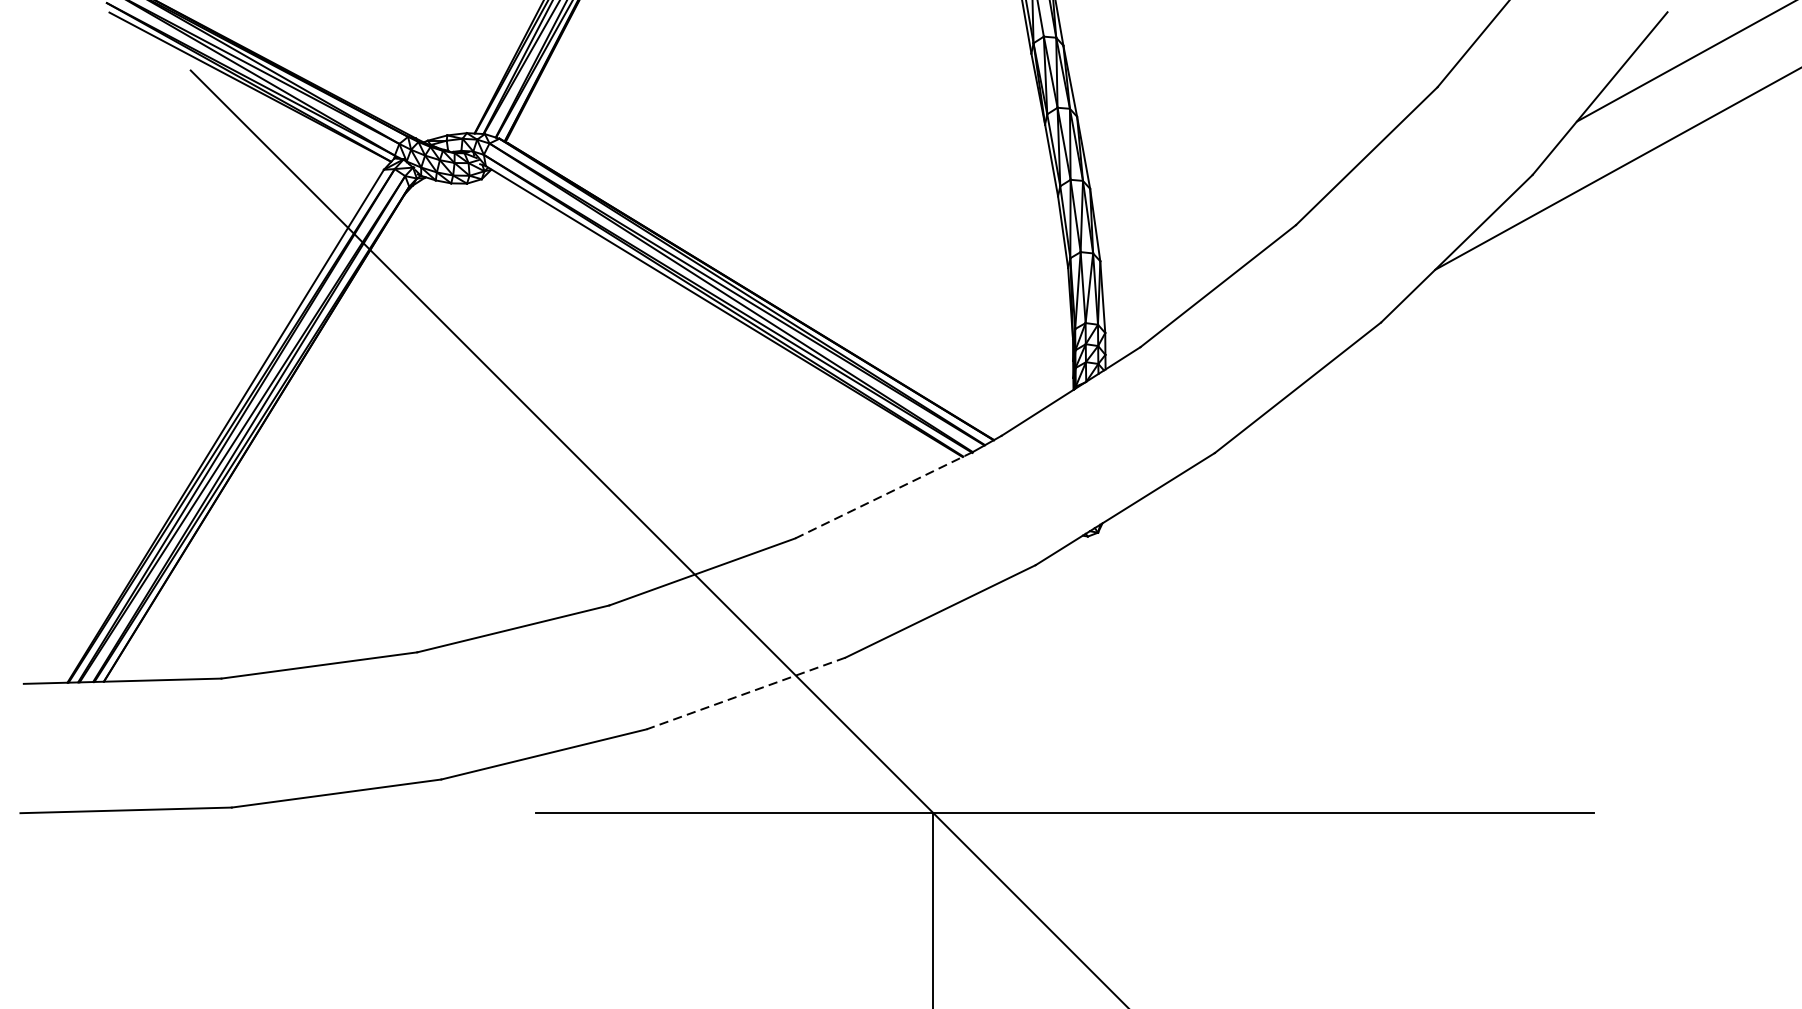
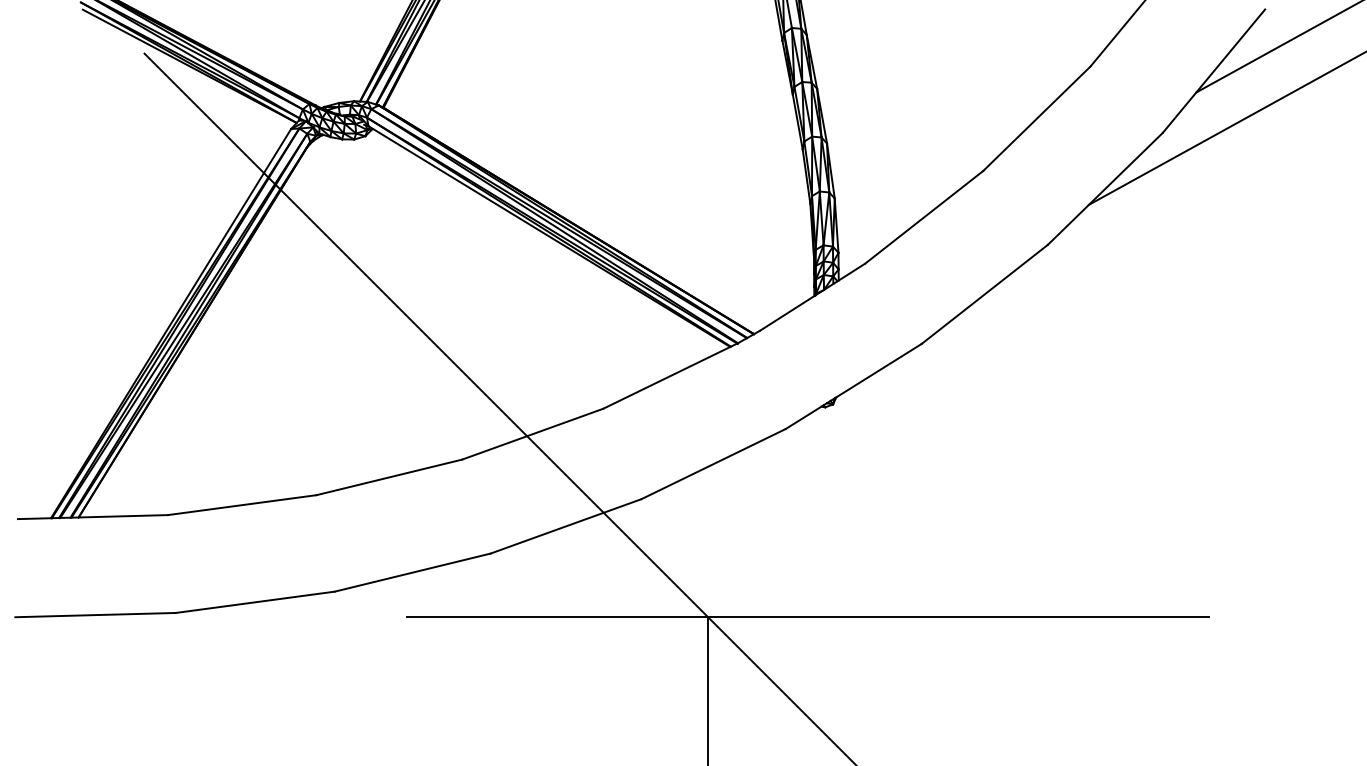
line: (883, 494) -> (670, 375), dashed -> solid
line: (745, 693) -> (565, 526), dashed -> solid

